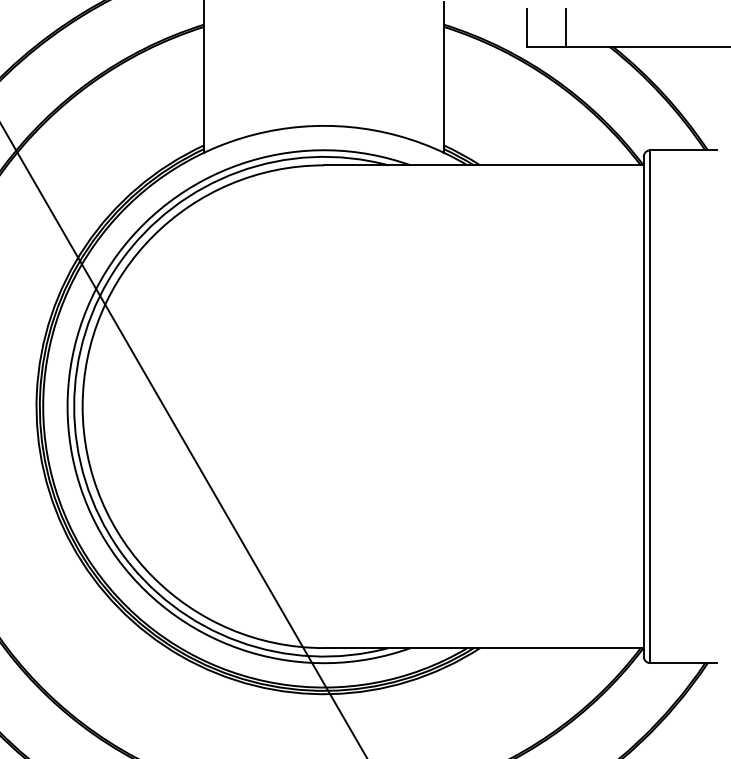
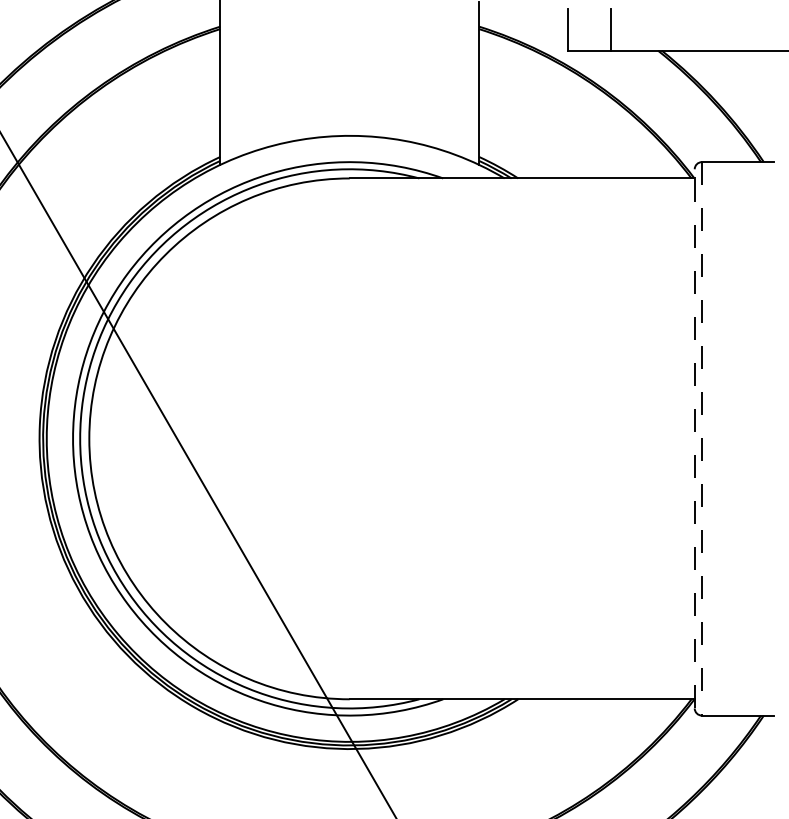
line: (643, 406) -> (694, 438), solid -> dashed
line: (650, 406) -> (701, 438), solid -> dashed

